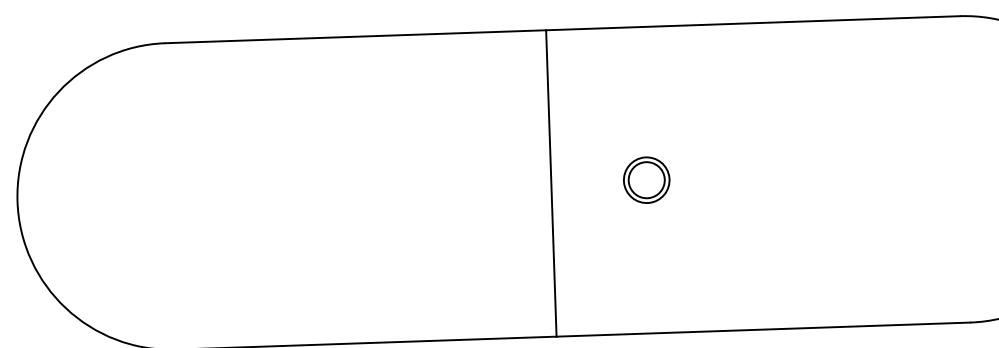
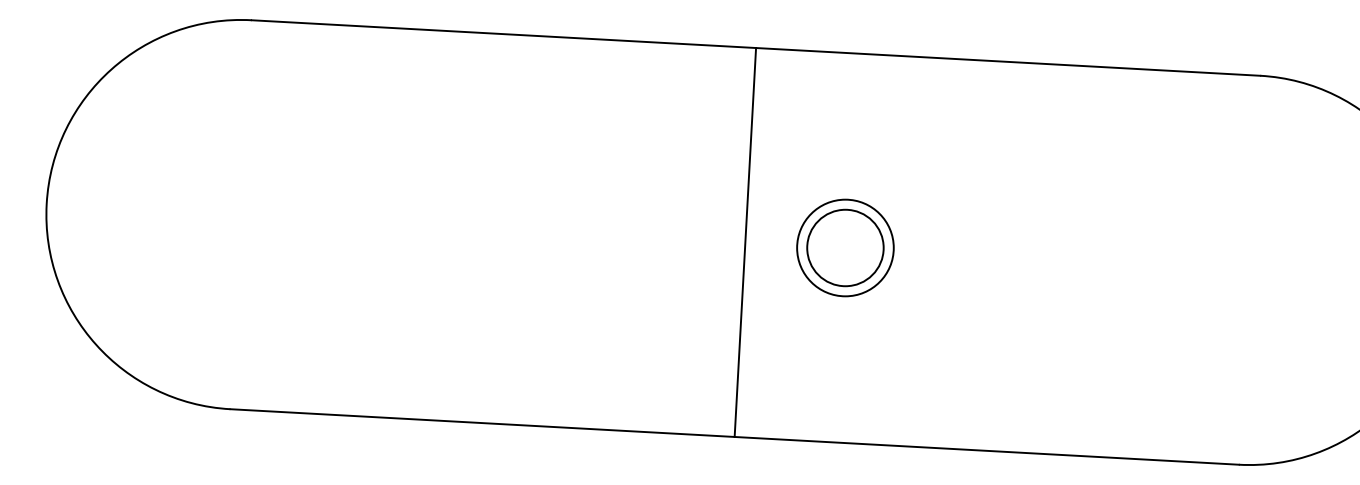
part: (646, 179) -> (845, 247), size x1.67
line: (551, 183) -> (745, 242), moved

